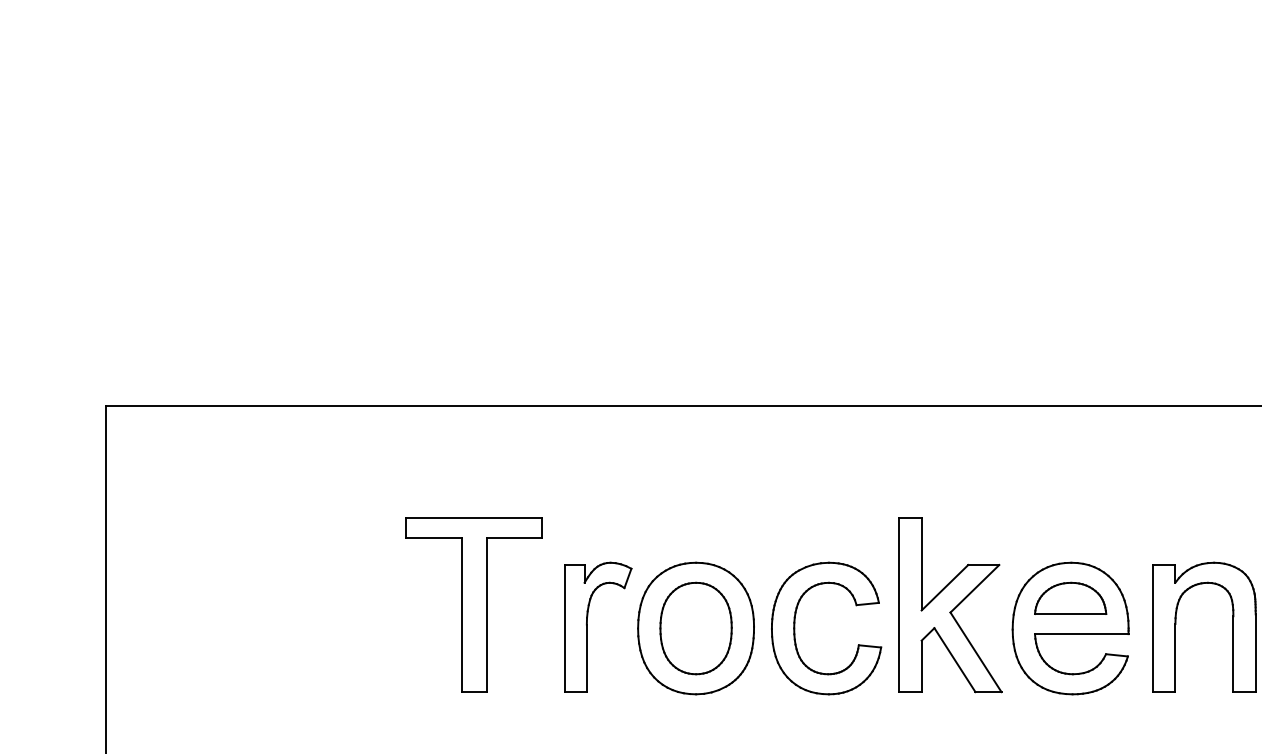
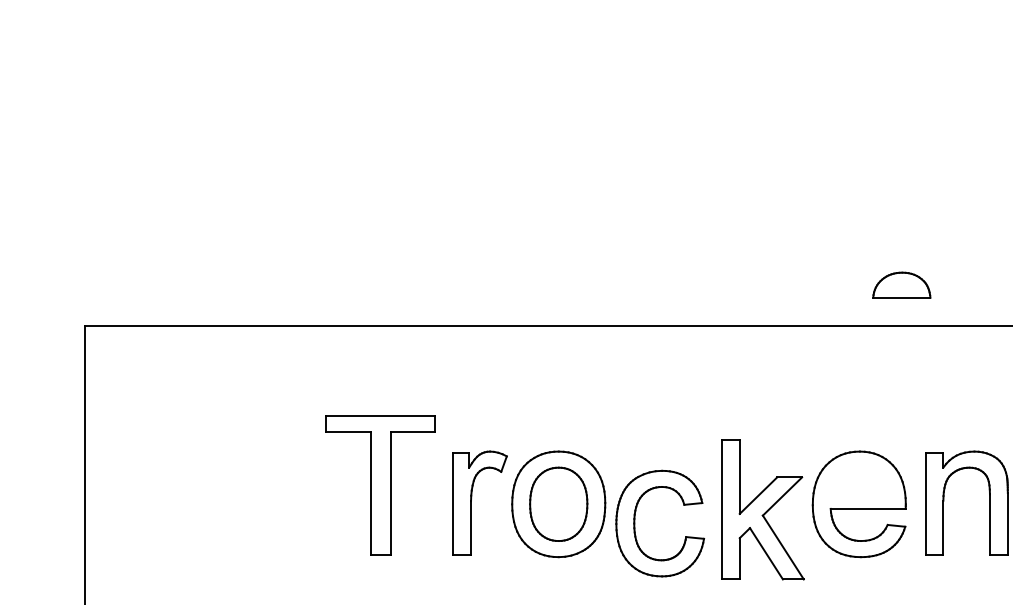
part: (1070, 597) -> (901, 284), moved
part: (950, 605) -> (762, 509), moved
part: (795, 628) -> (635, 523), moved

